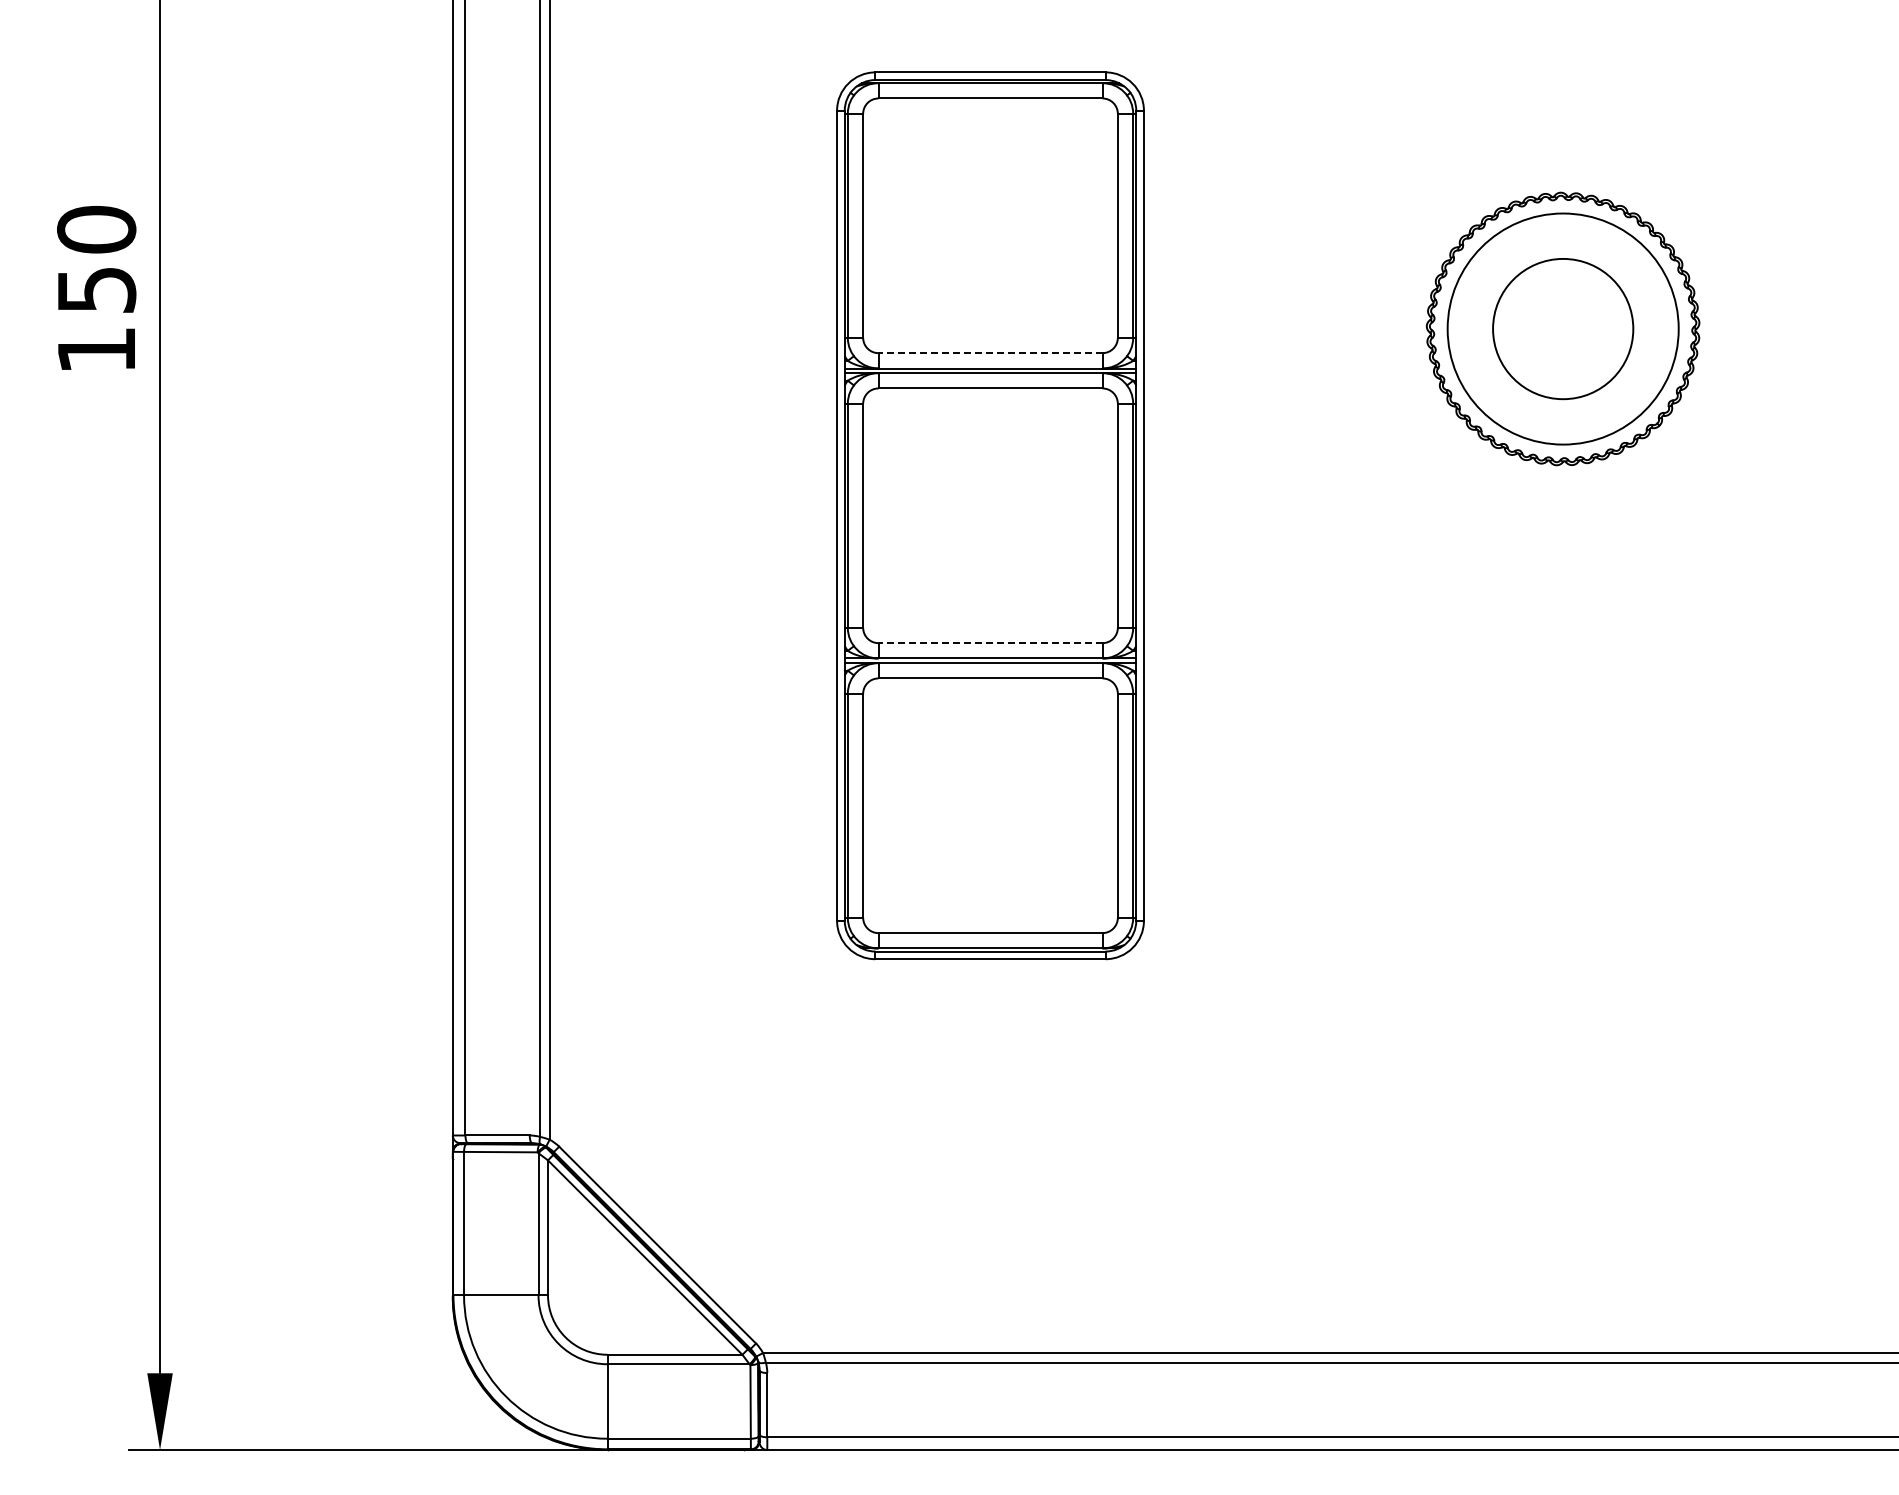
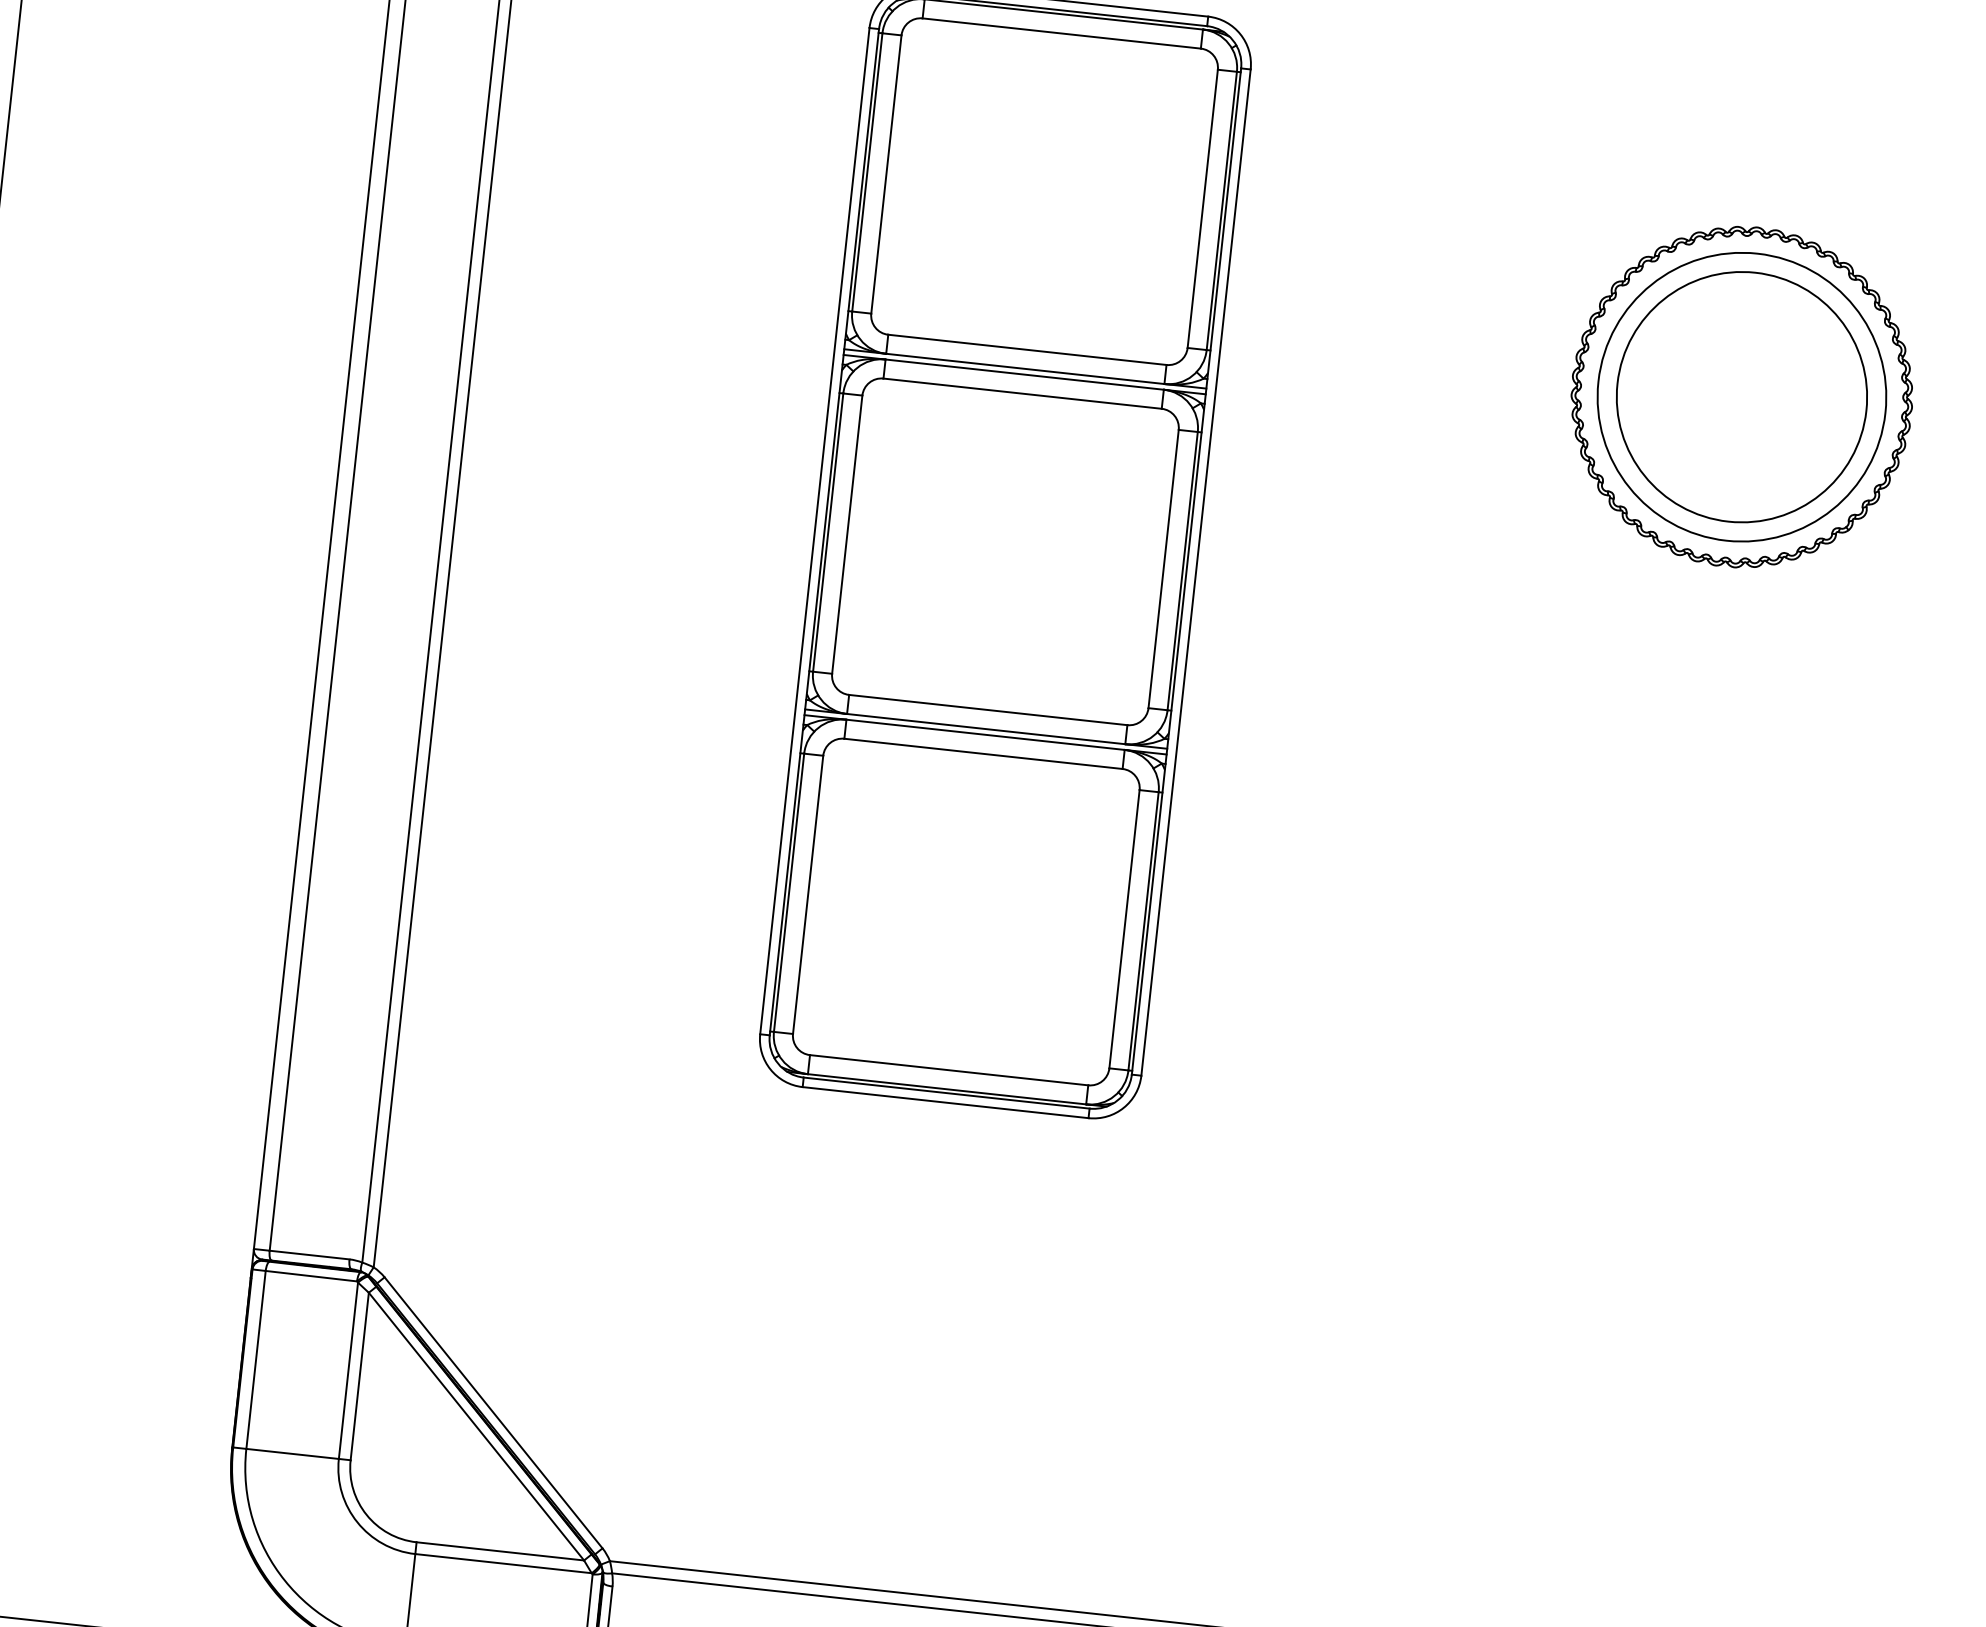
circle: (1563, 328) -> (1742, 396), size x1.43
line: (990, 353) -> (1027, 350), dashed -> solid
line: (990, 643) -> (988, 710), dashed -> solid

